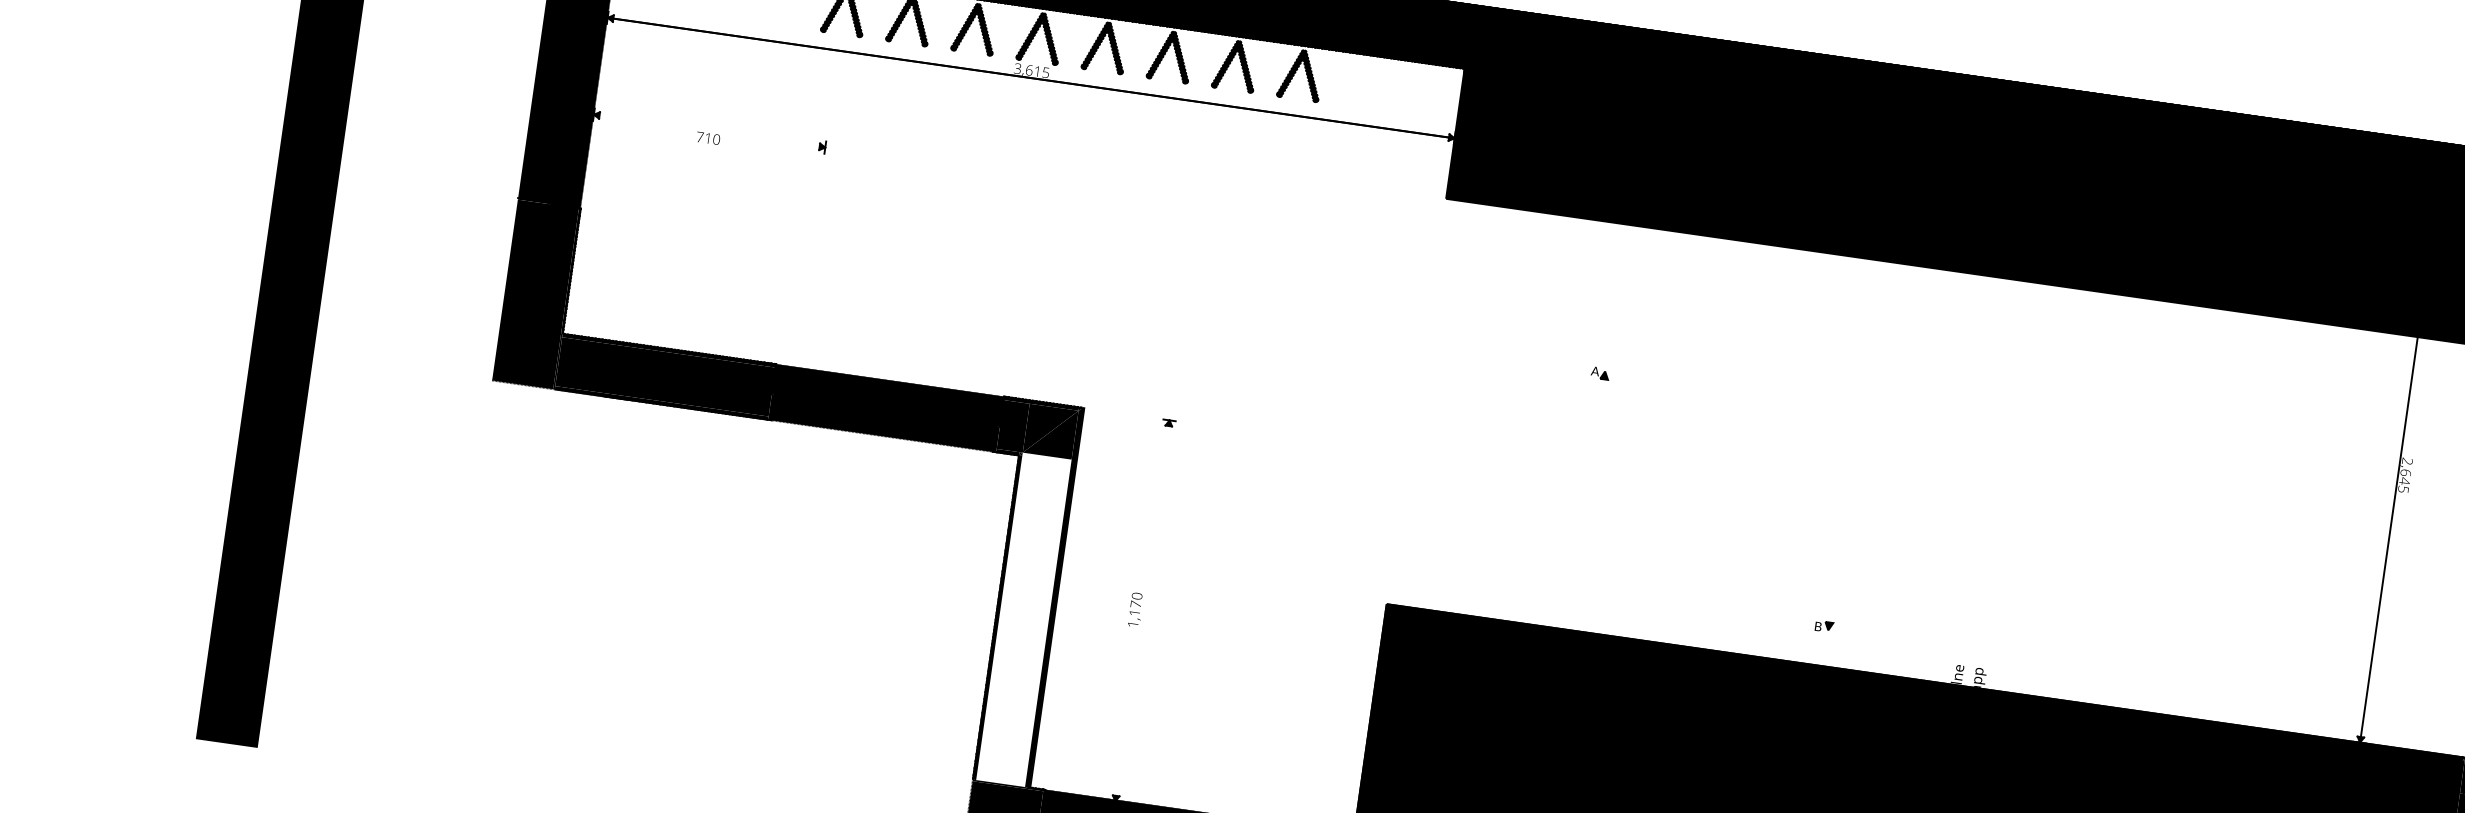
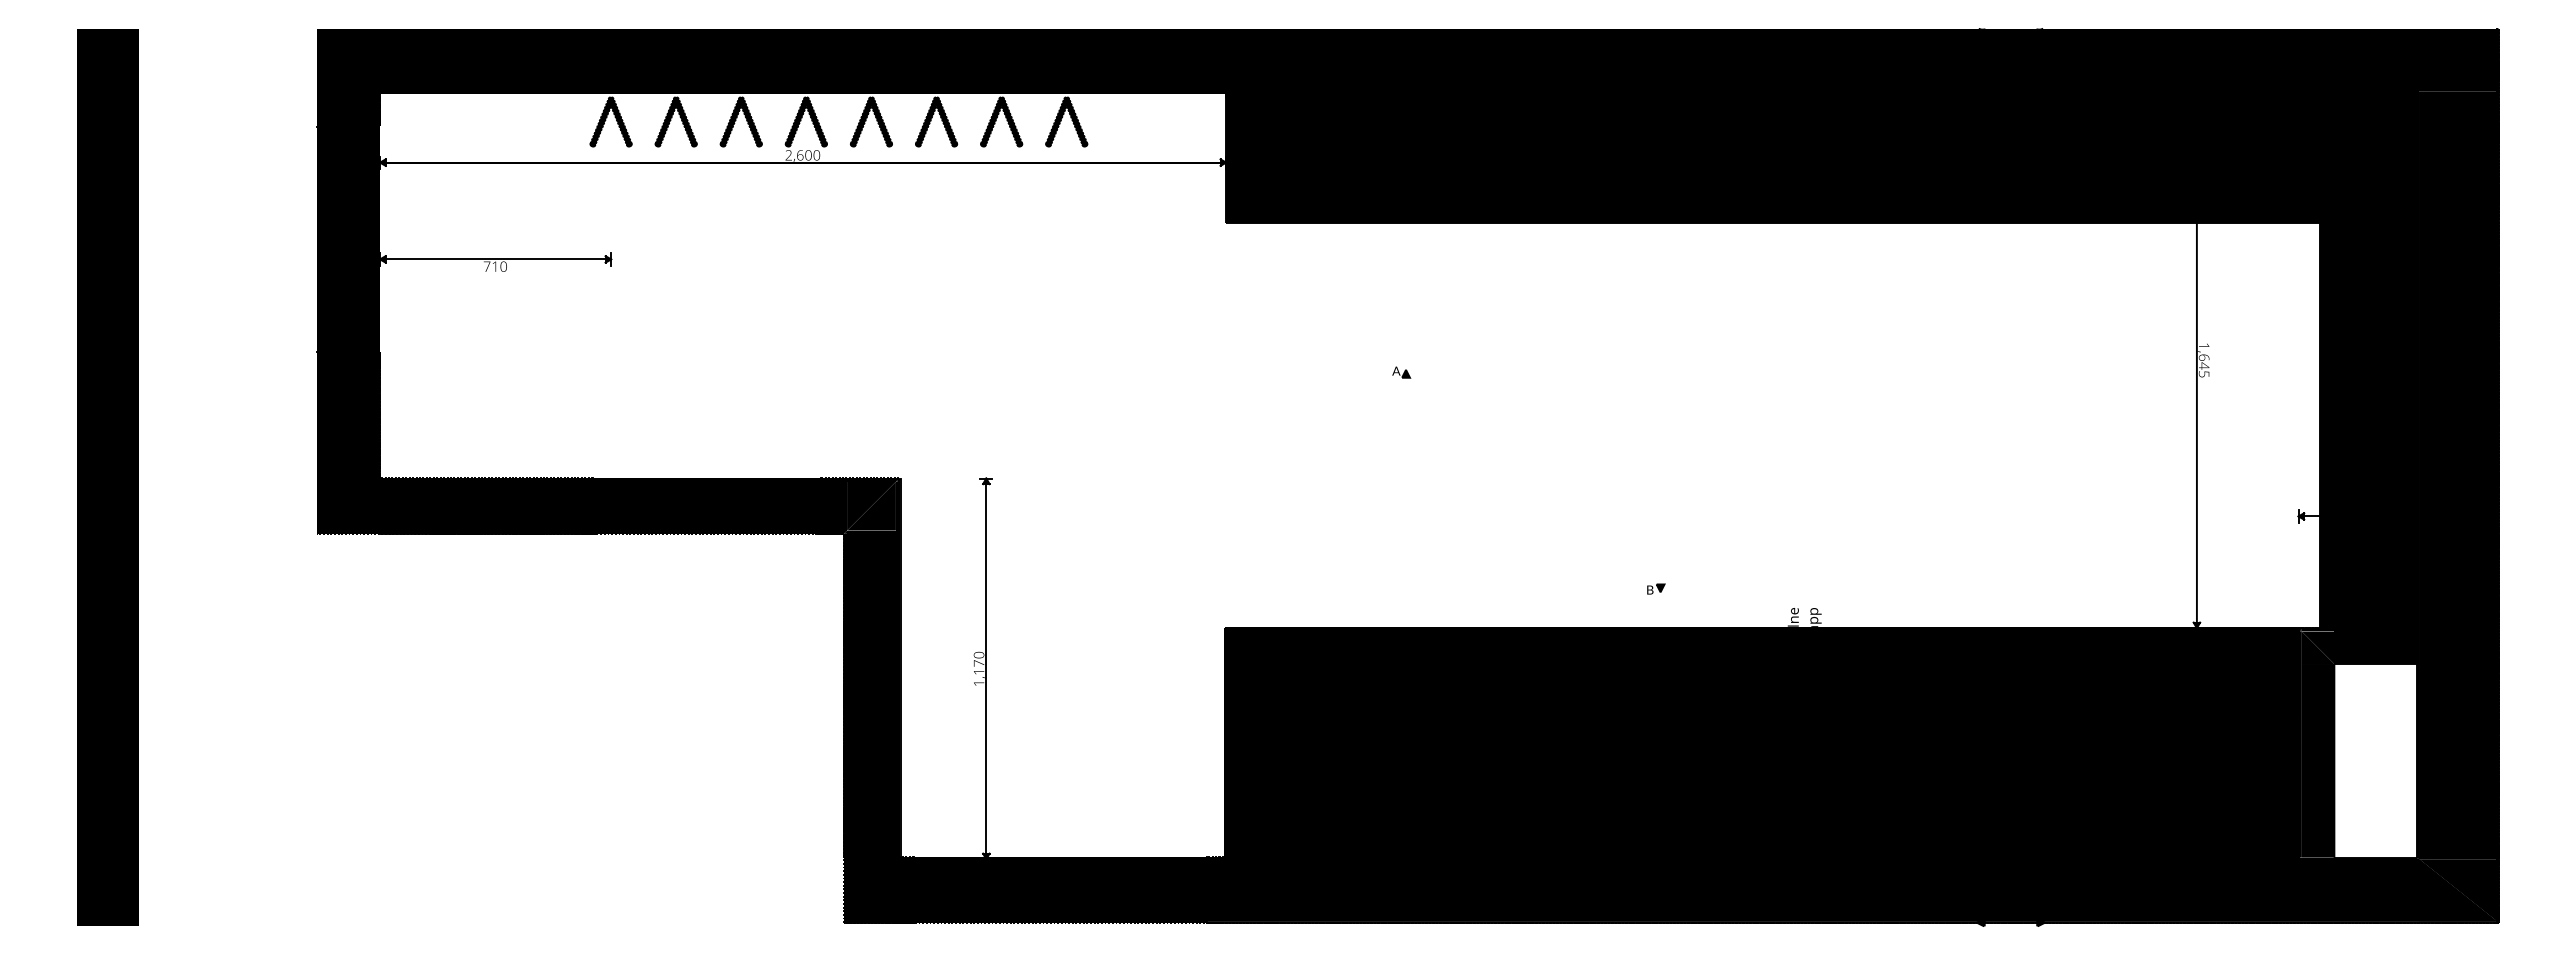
text: (1031, 70) -> (802, 155), 3,615 -> 2,600
line: (709, 131) -> (495, 259), added
text: (2407, 461) -> (2204, 346), 2,645 -> 1,645
line: (1142, 610) -> (986, 668), added
fill: (1024, 619) -> (871, 693), added

